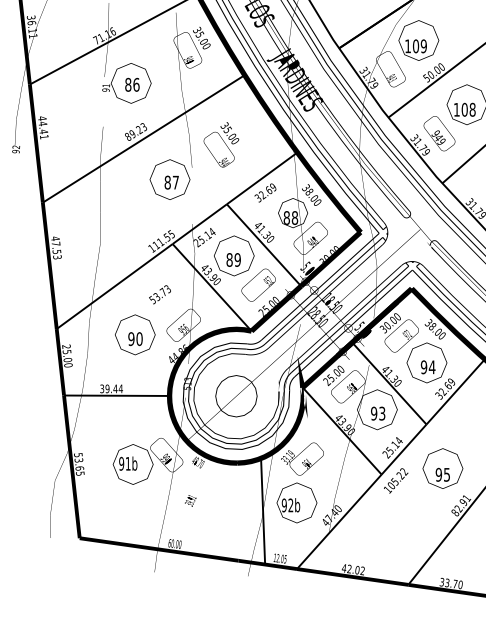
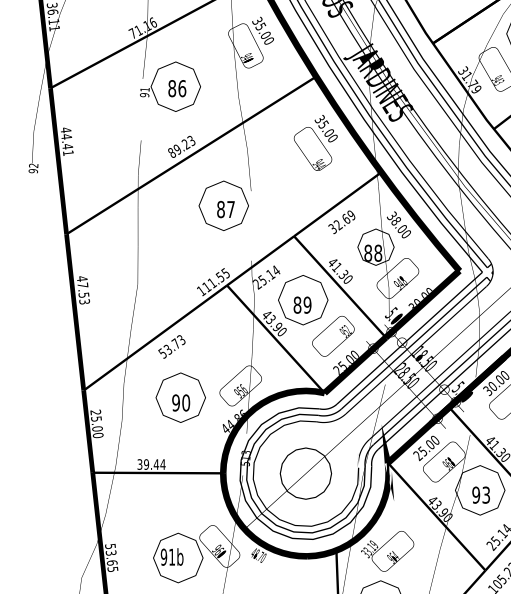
text: (221, 144) -> (315, 142), moved
text: (159, 294) -> (171, 346), moved
text: (166, 459) -> (219, 551), 990 -> 960

